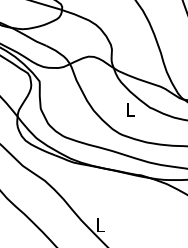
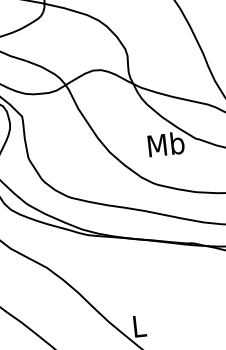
text: (130, 109) -> (165, 144), L -> Mb

